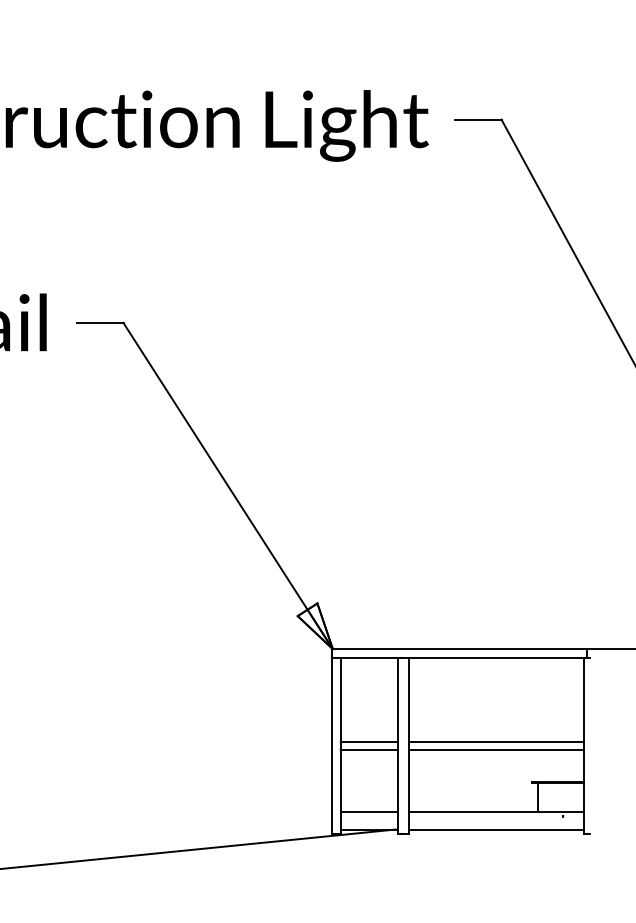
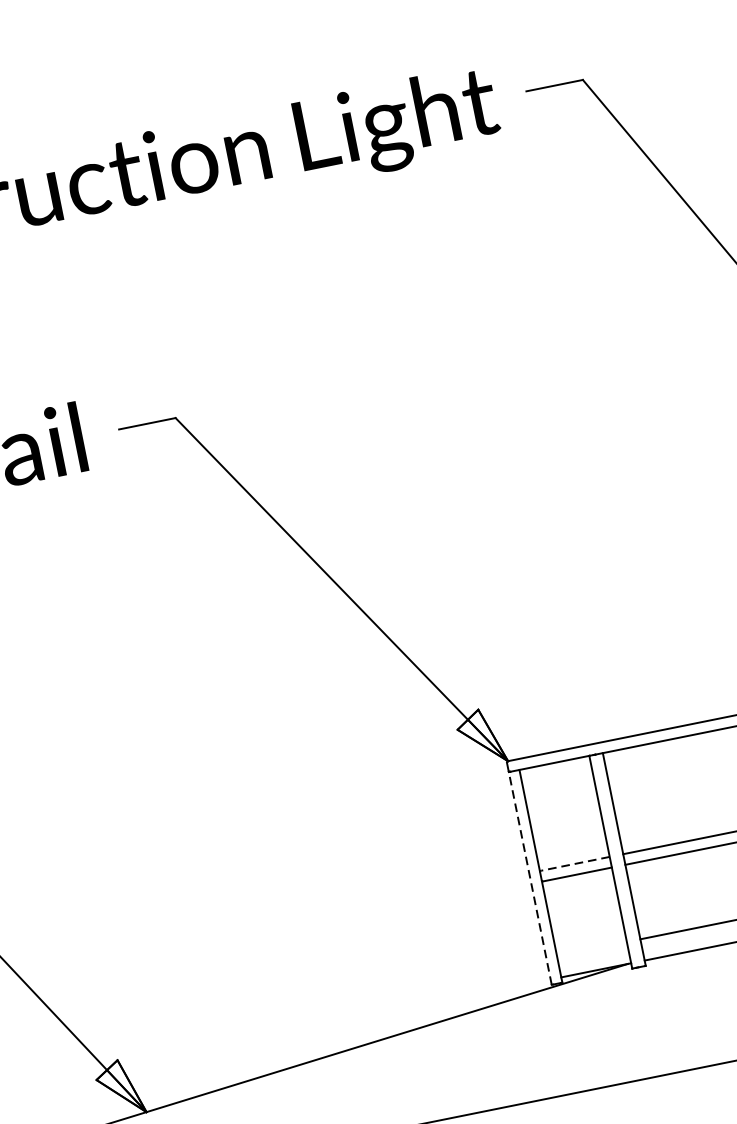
line: (369, 741) -> (574, 863), solid -> dashed
line: (331, 745) -> (529, 877), solid -> dashed
line: (369, 811) -> (591, 948), removed

